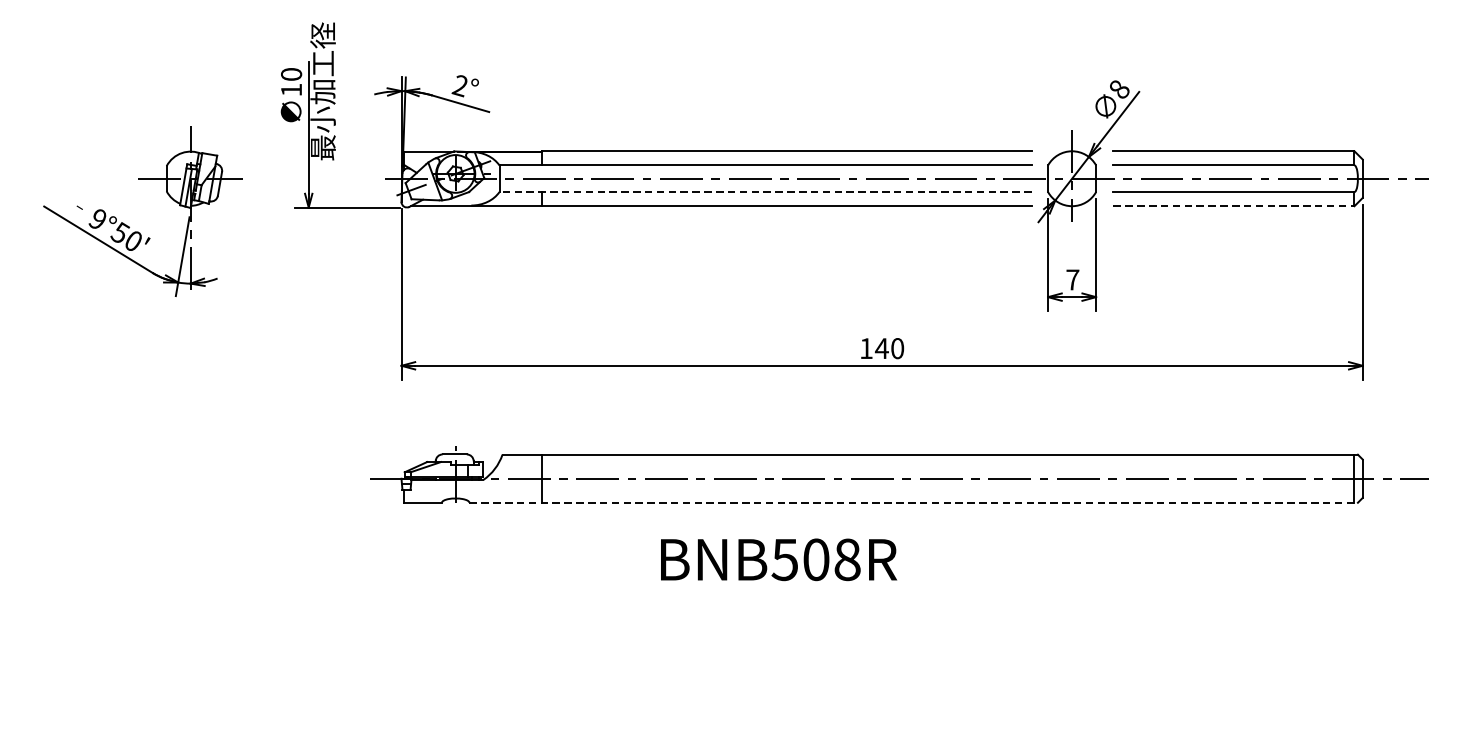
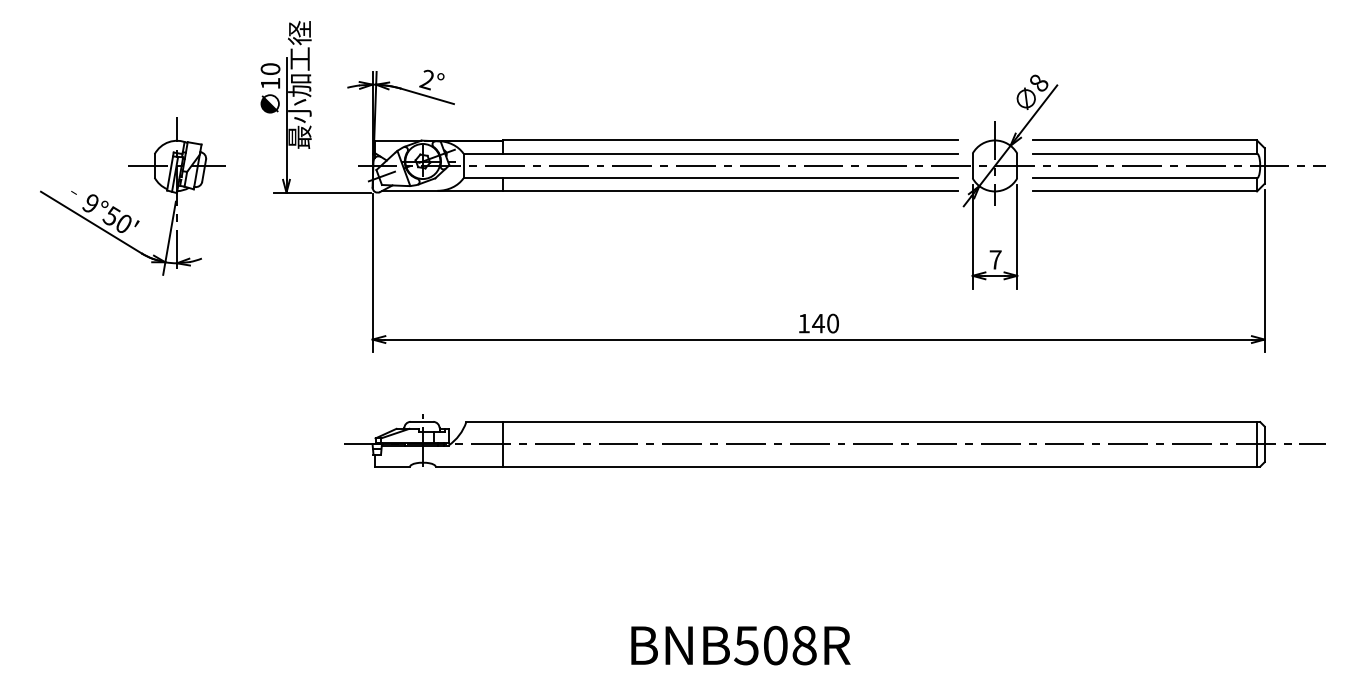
line: (765, 192) -> (710, 178), dashed -> solid
line: (1234, 206) -> (1145, 191), dashed -> solid
line: (914, 502) -> (848, 466), dashed -> solid
text: (778, 559) -> (740, 645), moved

